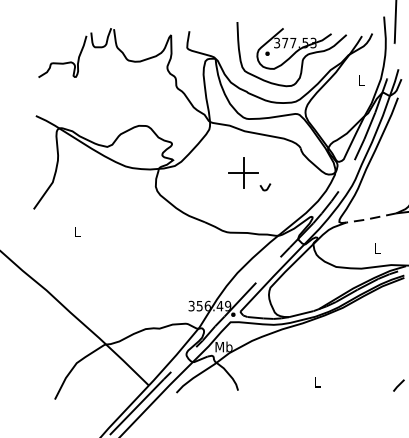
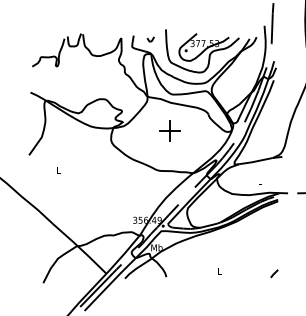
curve: (263, 187) -> (149, 39), moved
line: (370, 218) -> (255, 161), dashed -> solid

